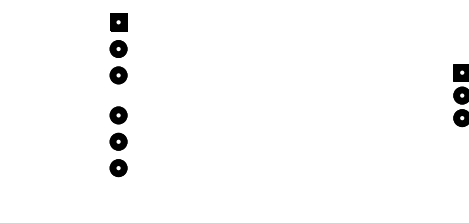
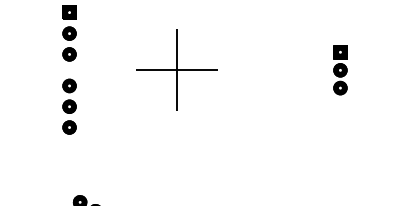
part: (254, 94) -> (176, 69), added

